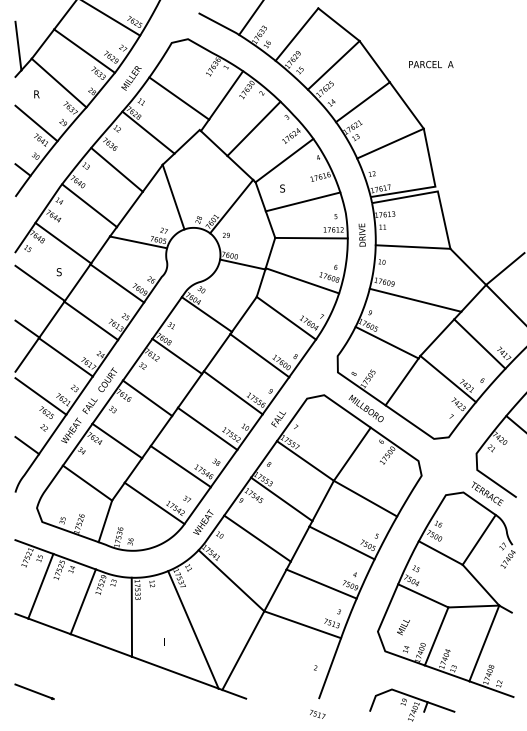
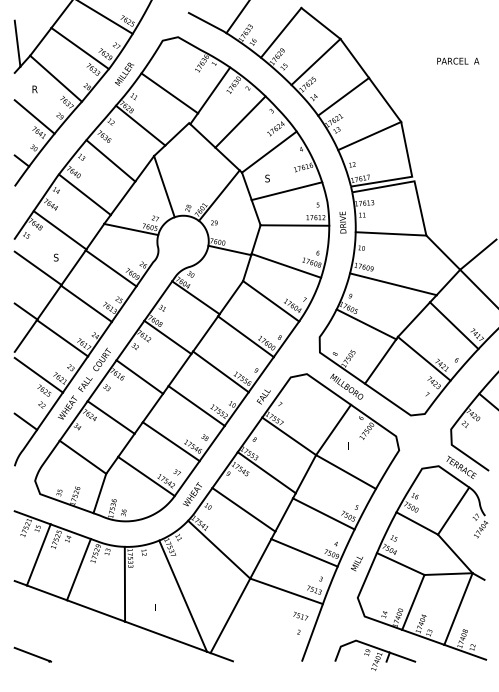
text: (431, 63) -> (458, 60), moved
text: (404, 628) -> (357, 564), moved
part: (412, 704) -> (375, 654), moved
text: (317, 713) -> (300, 615), moved

